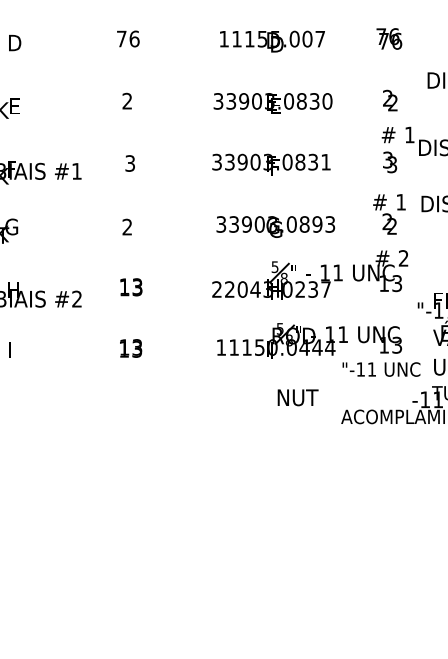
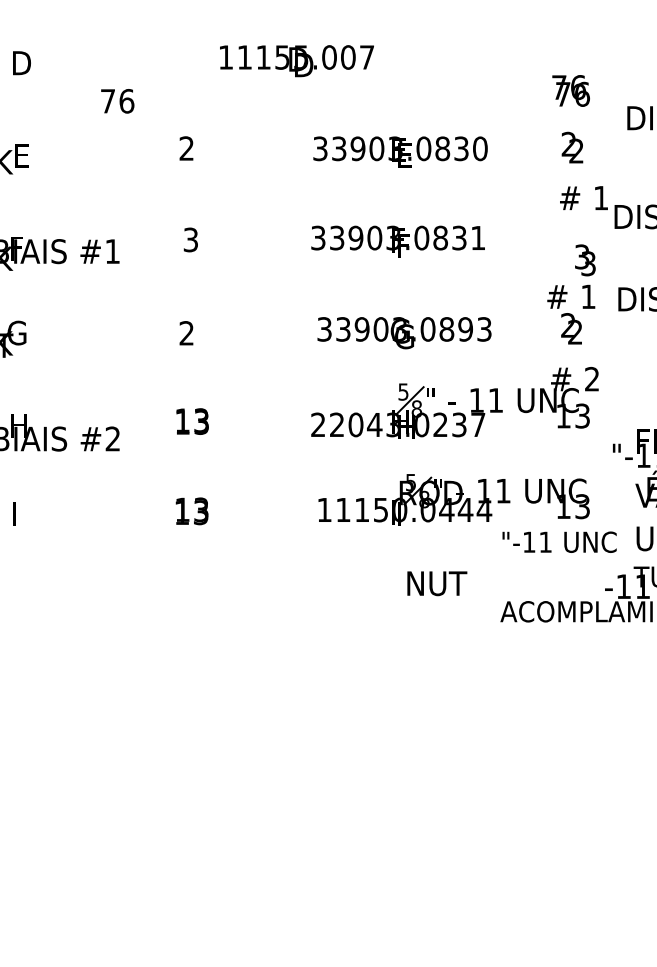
text: (128, 38) -> (117, 100), moved
text: (389, 38) -> (571, 90), moved
text: (272, 41) -> (296, 60), moved
text: (390, 162) -> (586, 260), moved

